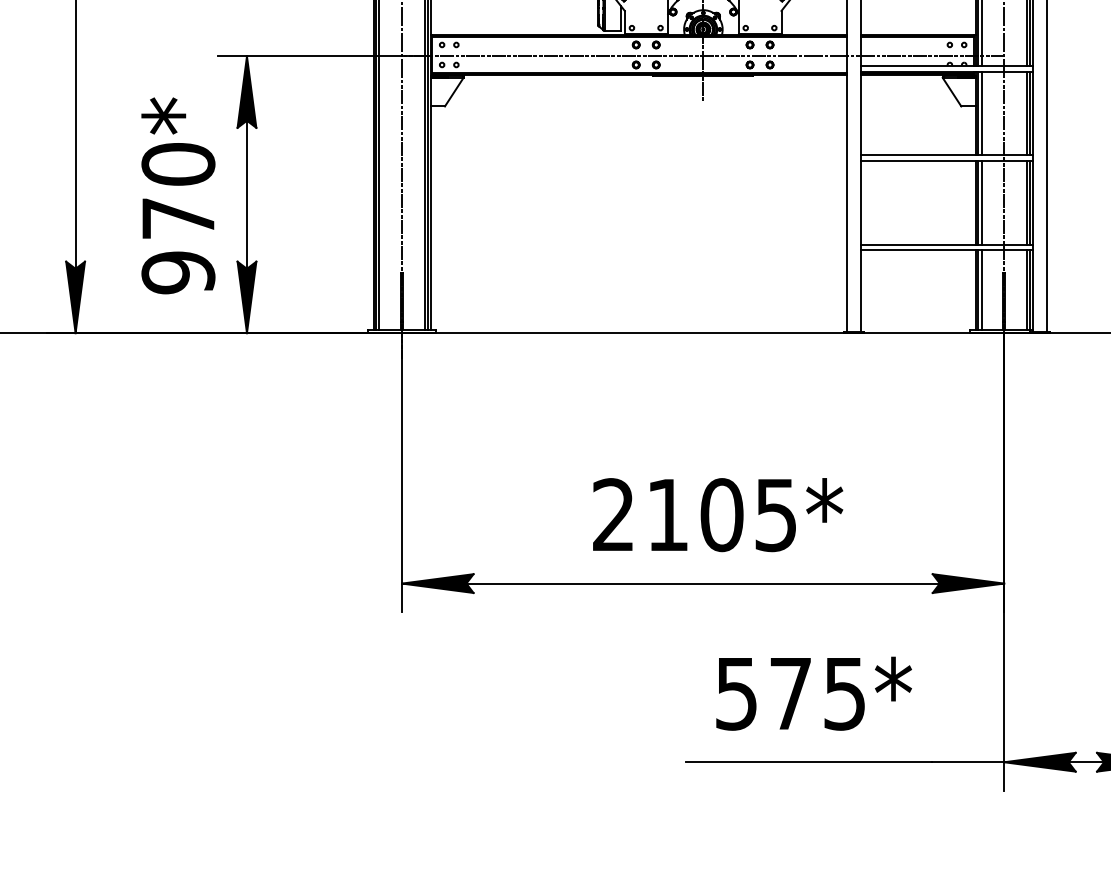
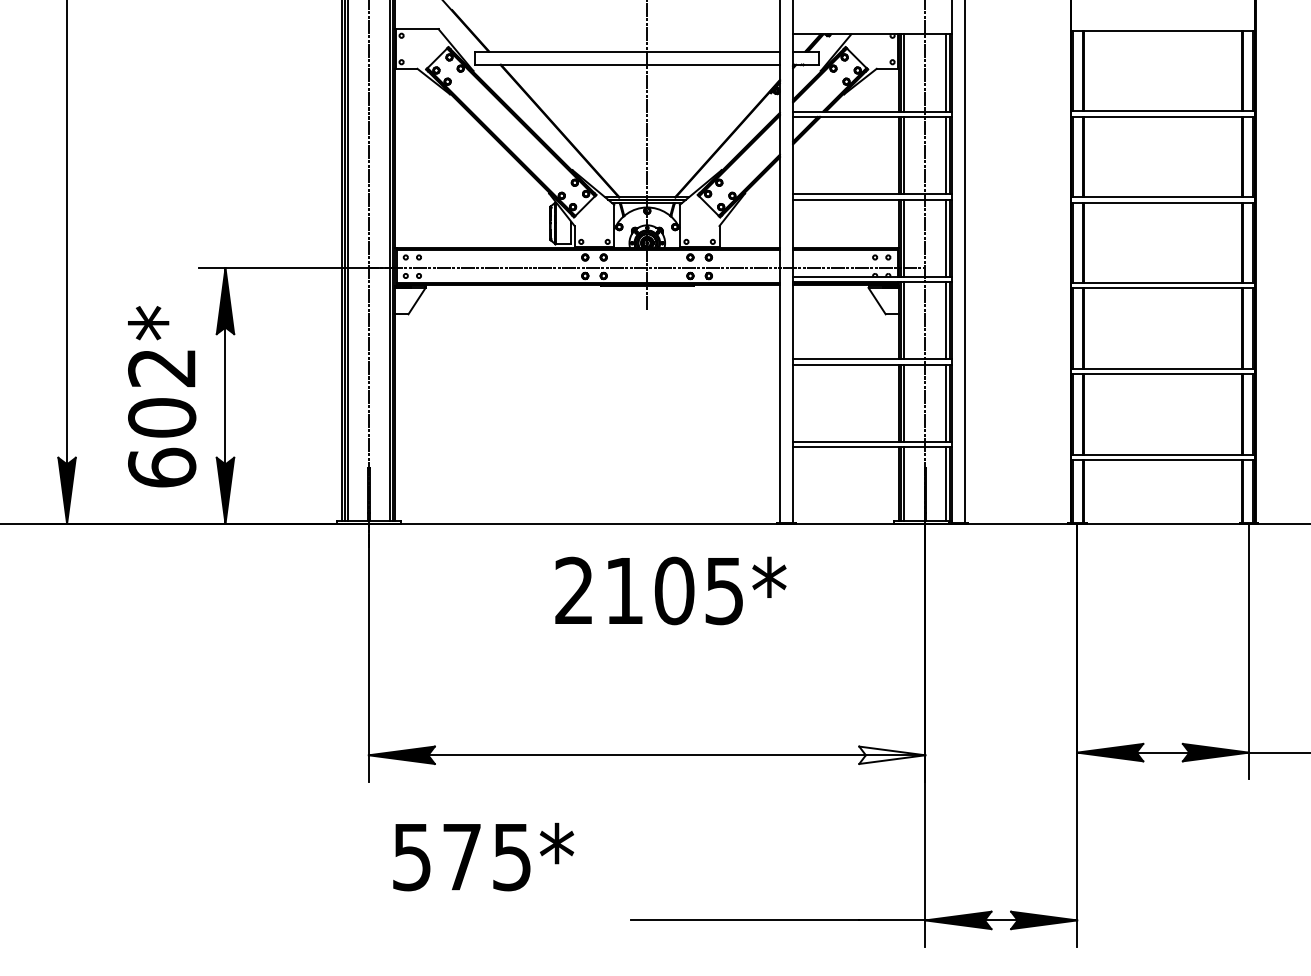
text: (178, 218) -> (162, 417), 970* -> 602*
text: (717, 514) -> (670, 590), moved
fill: (968, 582) -> (892, 754), removed
text: (813, 693) -> (483, 856), moved

